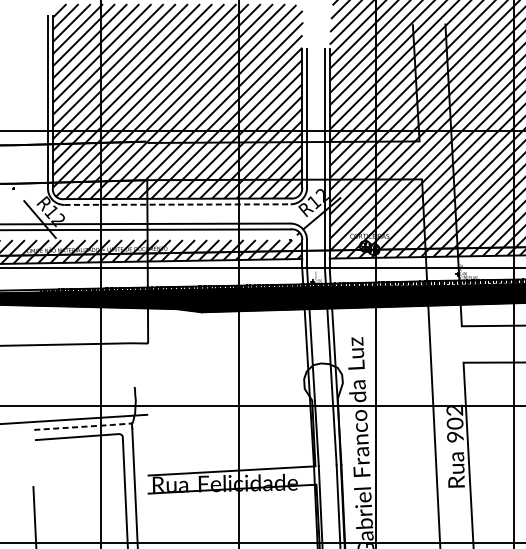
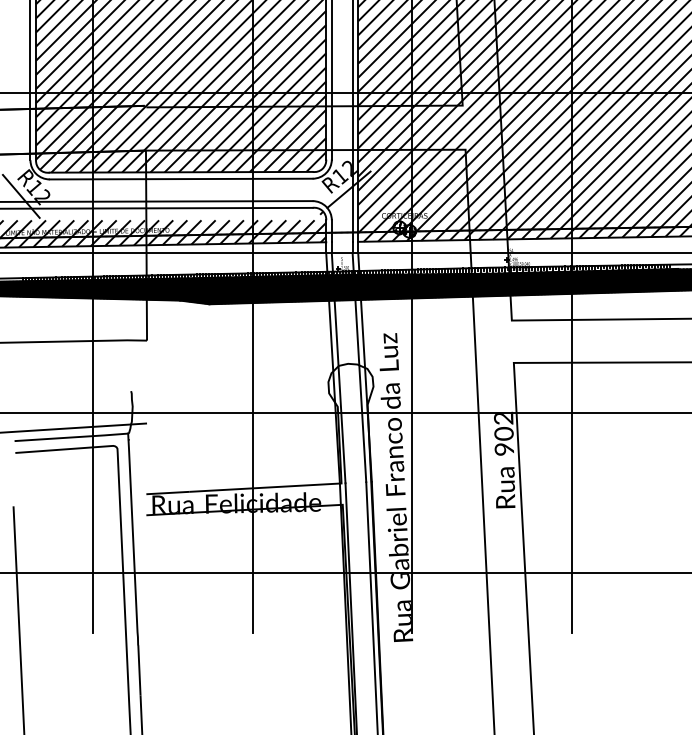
line: (177, 204) -> (181, 179), dashed -> solid
line: (84, 426) -> (73, 437), dashed -> solid

